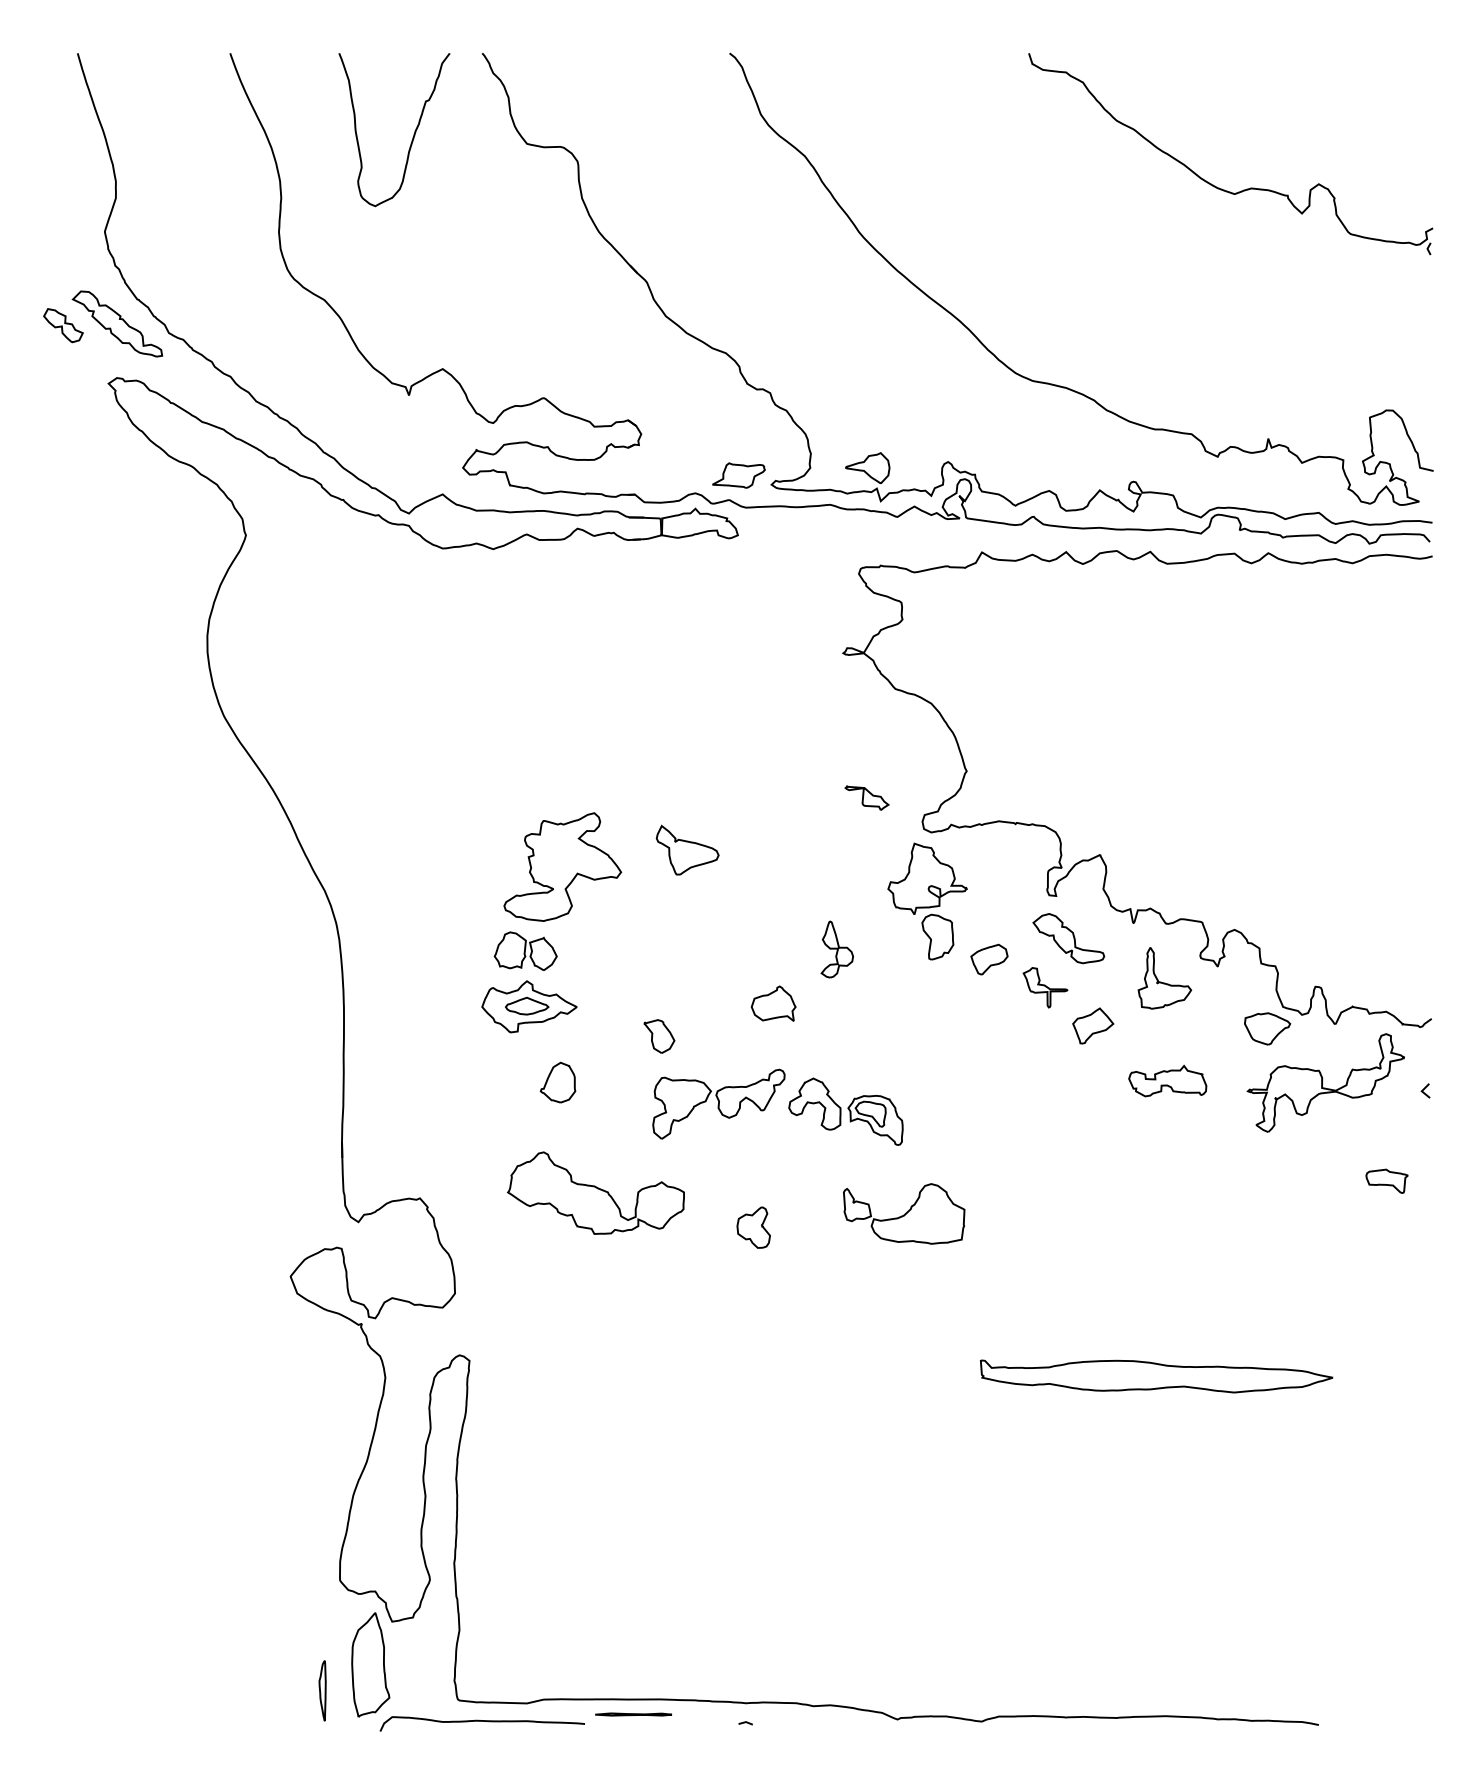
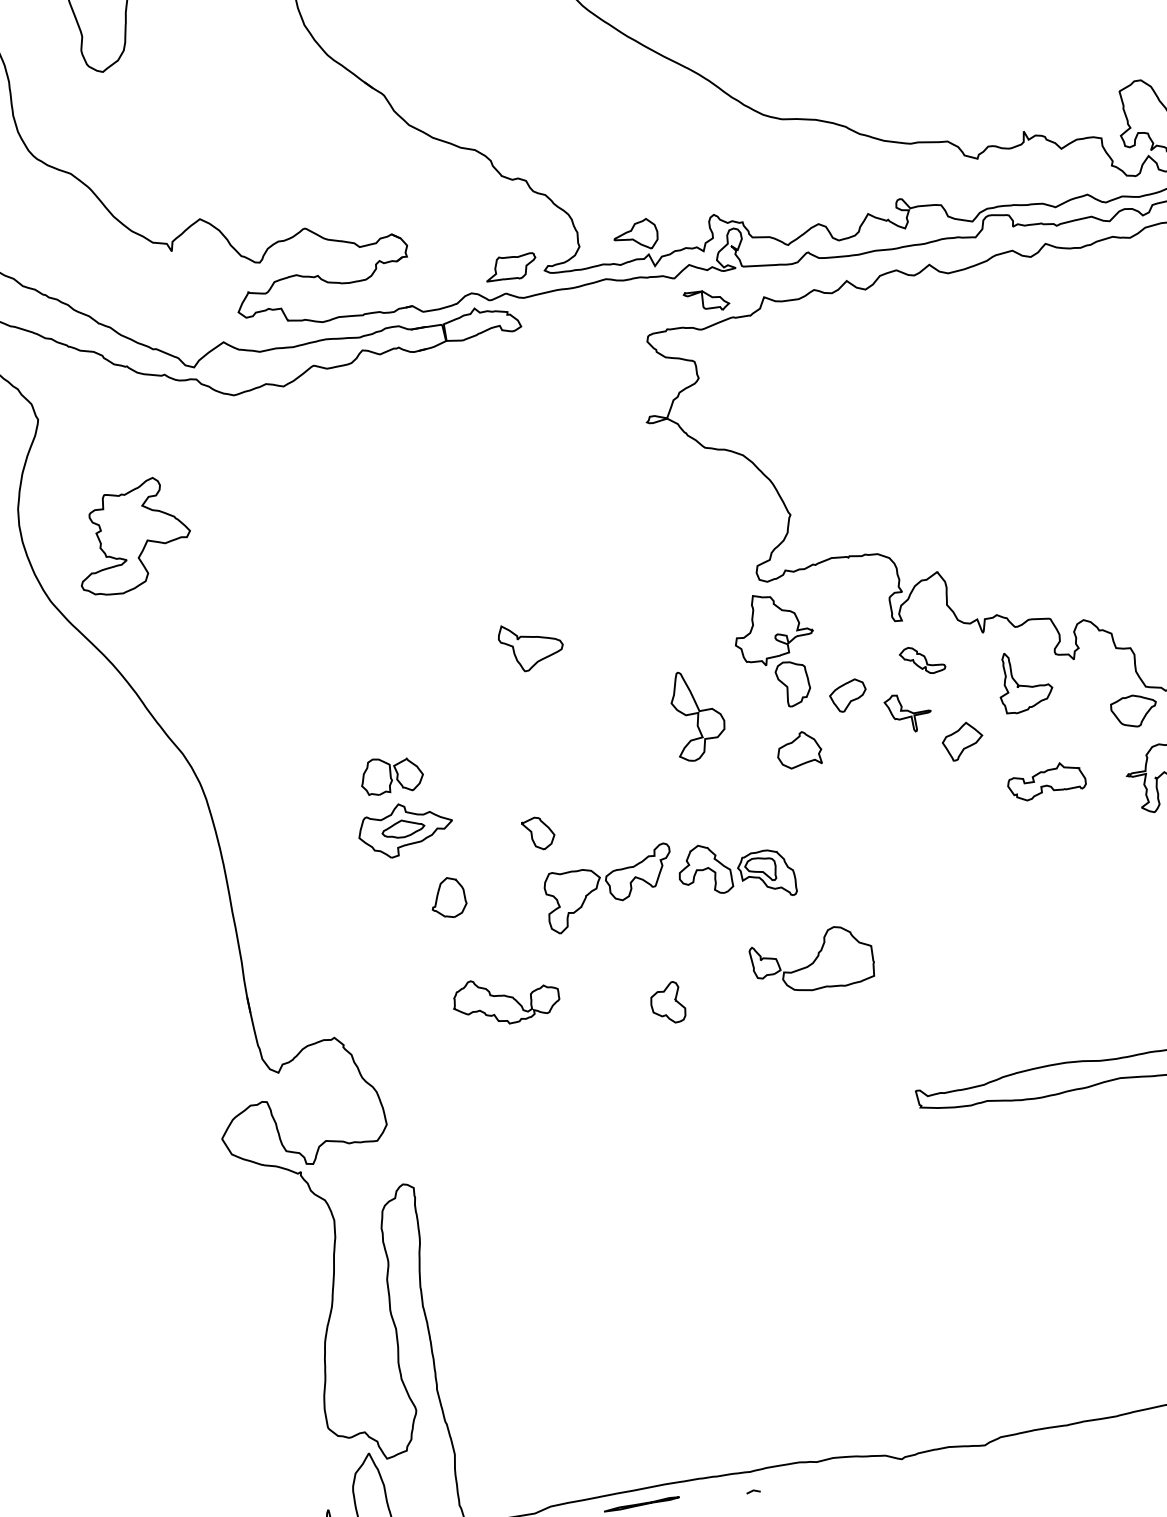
part: (866, 797) -> (706, 300), moved
part: (562, 866) -> (131, 536), moved
part: (1068, 938) -> (922, 660), size x0.6
part: (836, 949) -> (696, 714), size x1.6
part: (773, 1003) -> (798, 749), moved
part: (595, 1192) -> (505, 998), size x0.6

